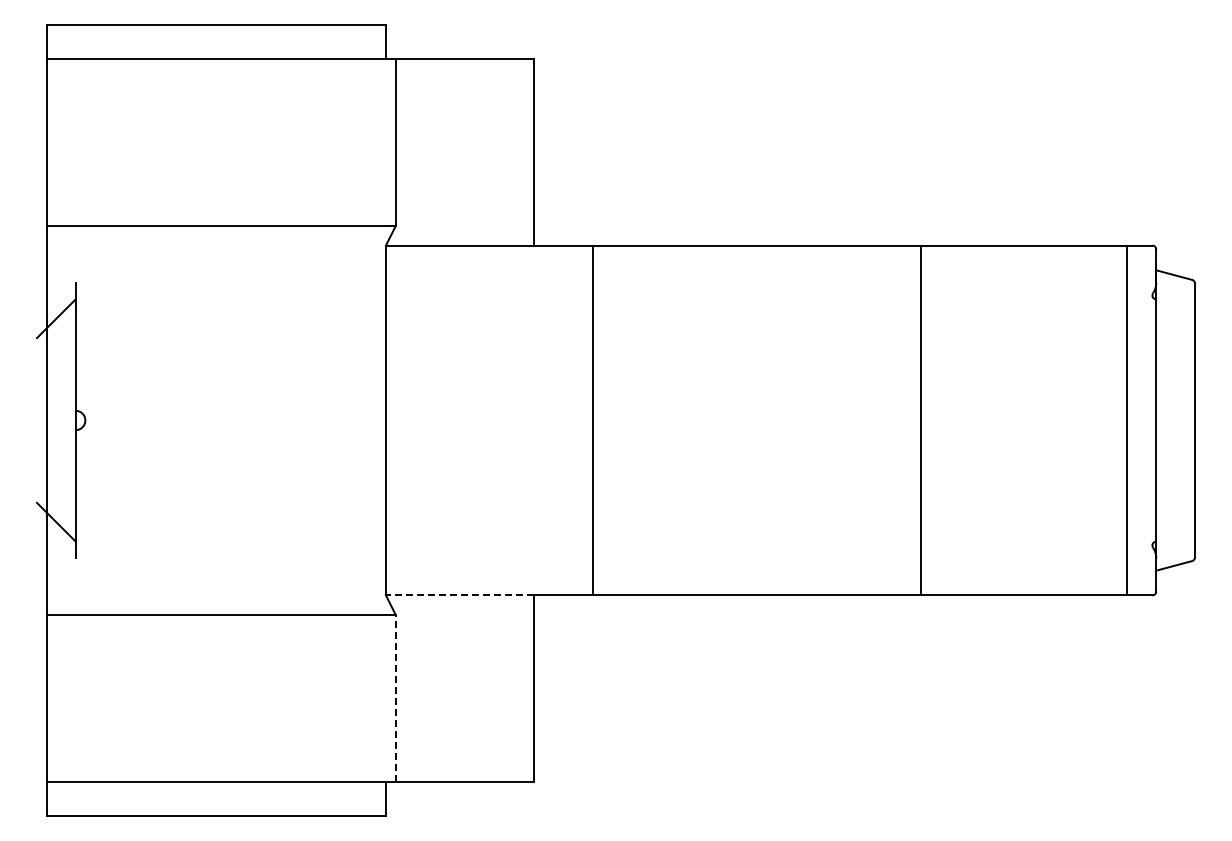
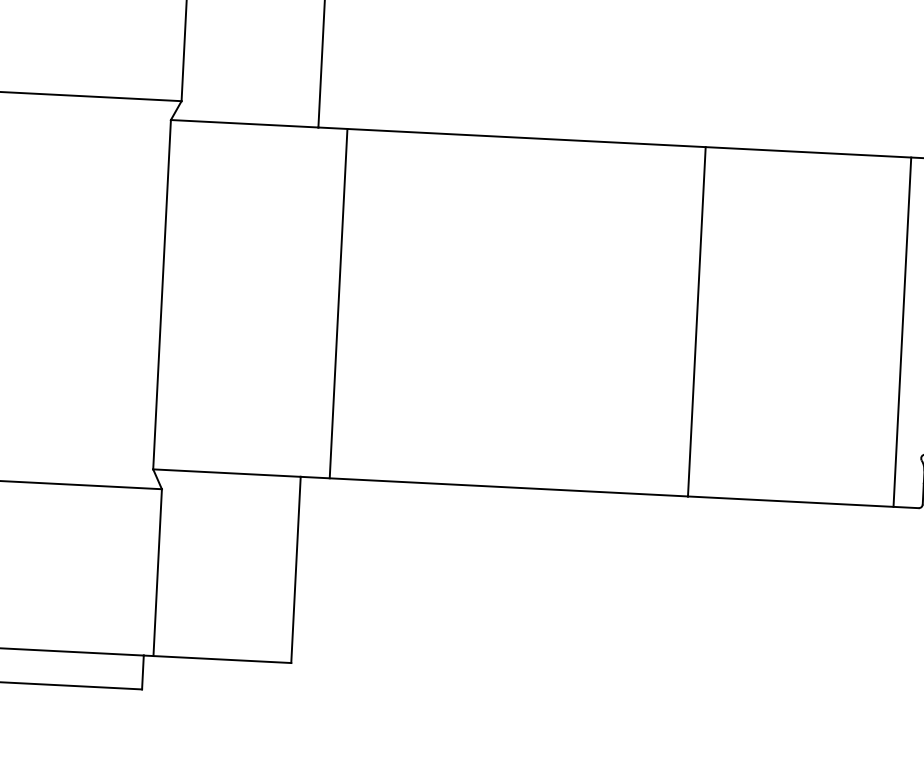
line: (592, 420) -> (338, 303), moved
line: (459, 595) -> (226, 473), dashed -> solid
line: (395, 698) -> (157, 572), dashed -> solid

